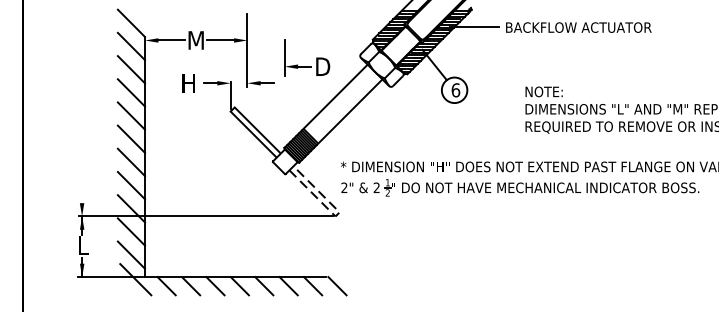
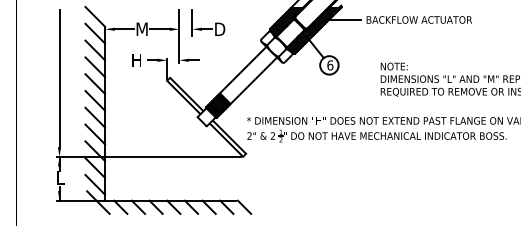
part: (307, 57) -> (208, 22), moved
line: (82, 108) -> (59, 78), added
line: (337, 214) -> (244, 155), dashed -> solid

